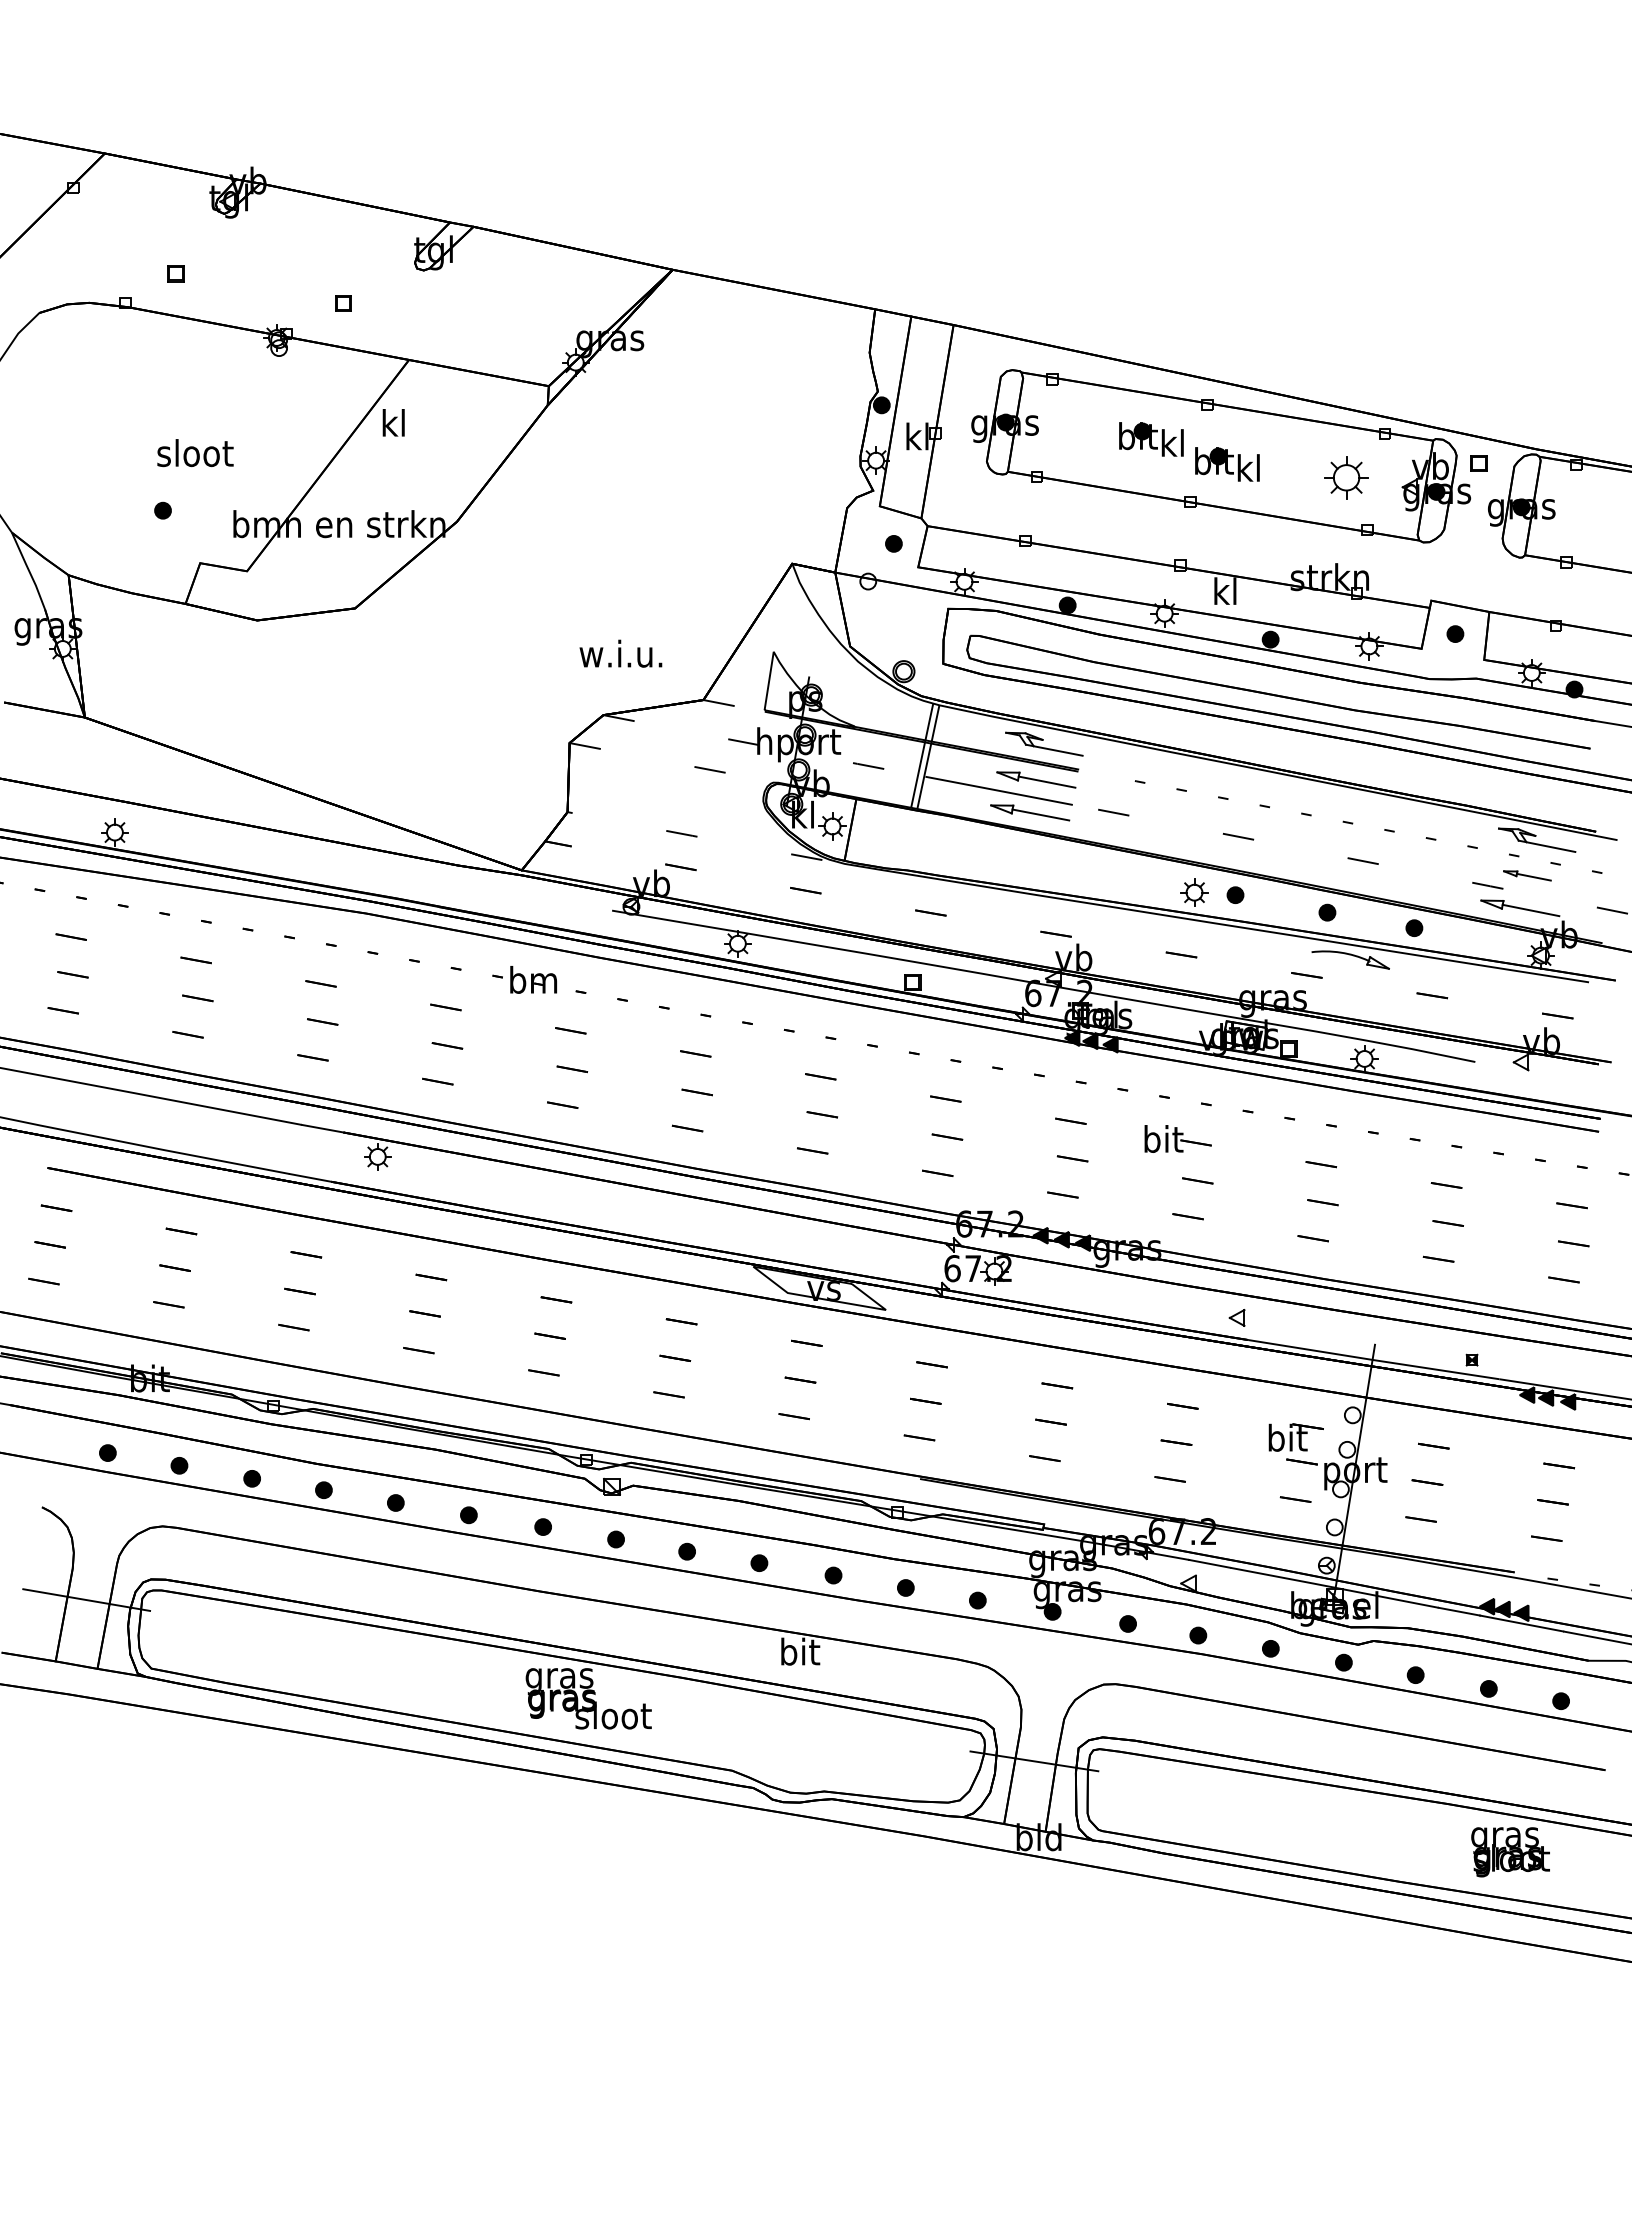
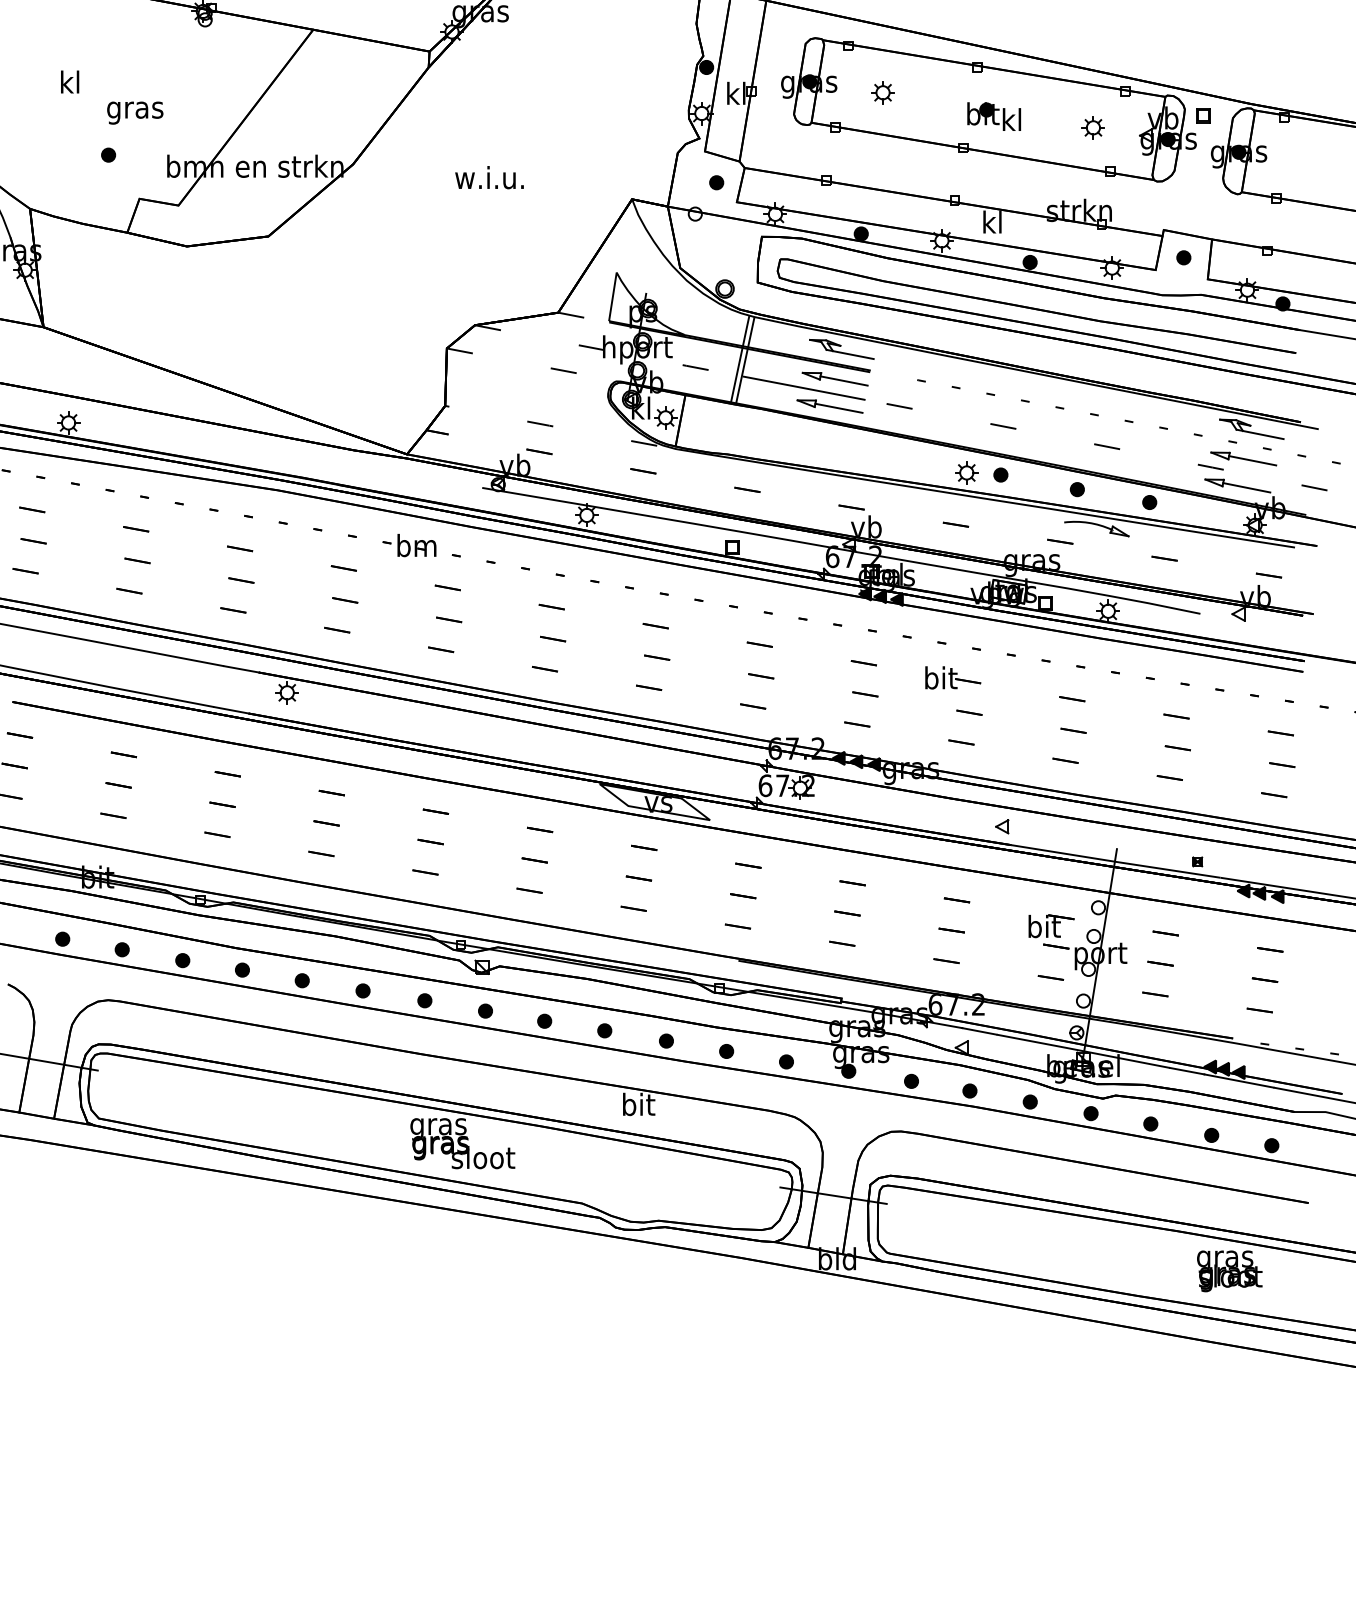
text: (393, 422) -> (69, 81), moved
part: (1093, 435) -> (882, 92), added
part: (1151, 439) -> (930, 95), removed
text: (195, 456) -> (135, 110), sloot -> gras
part: (1346, 477) -> (1093, 127), size x0.62
text: (620, 653) -> (489, 177), moved
part: (1527, 875) -> (1243, 458), size x1.67

